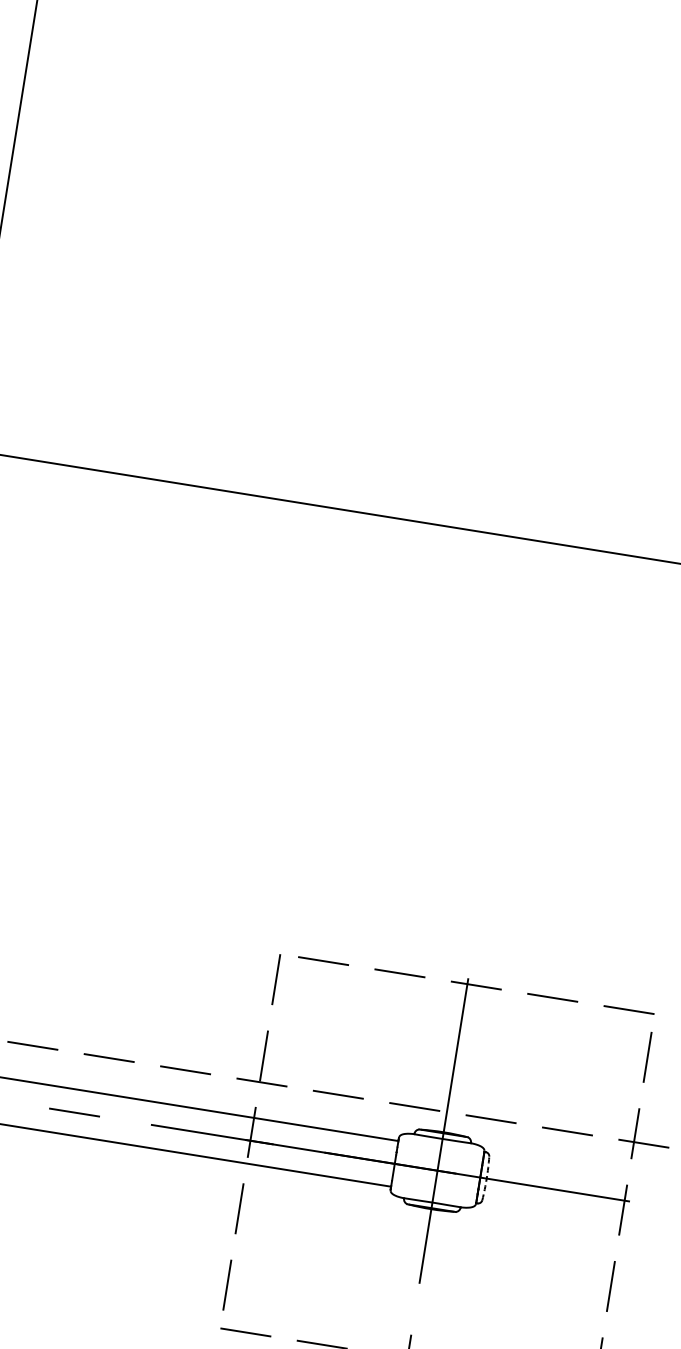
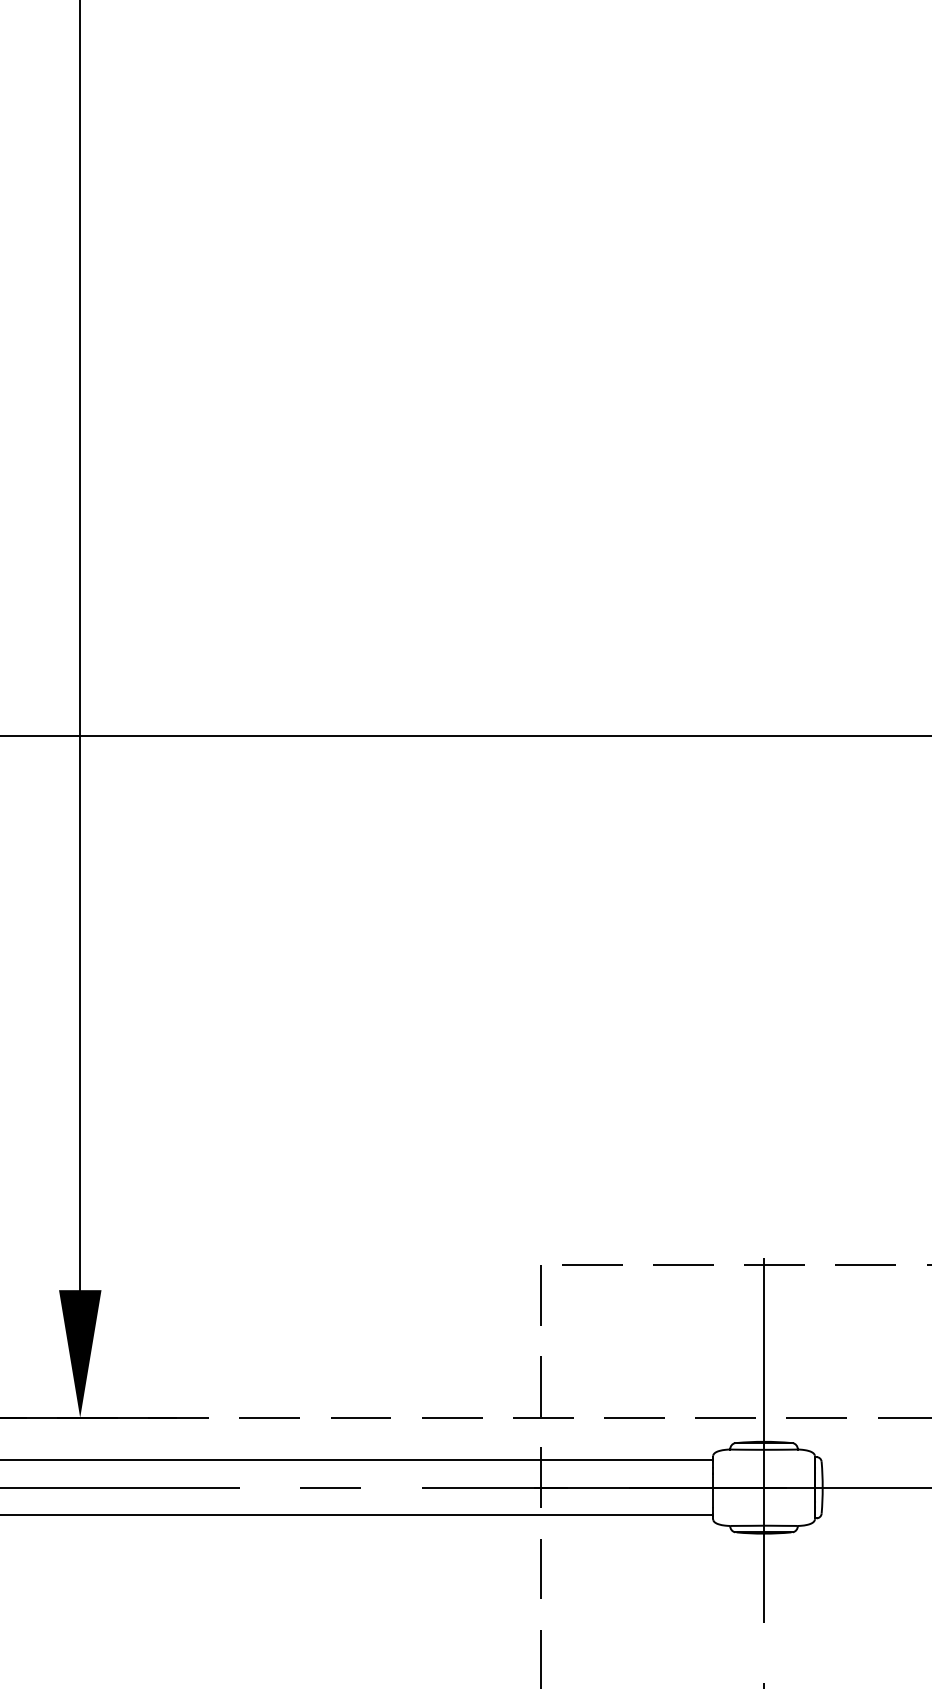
arc: (486, 1178) -> (822, 1487), dashed -> solid

